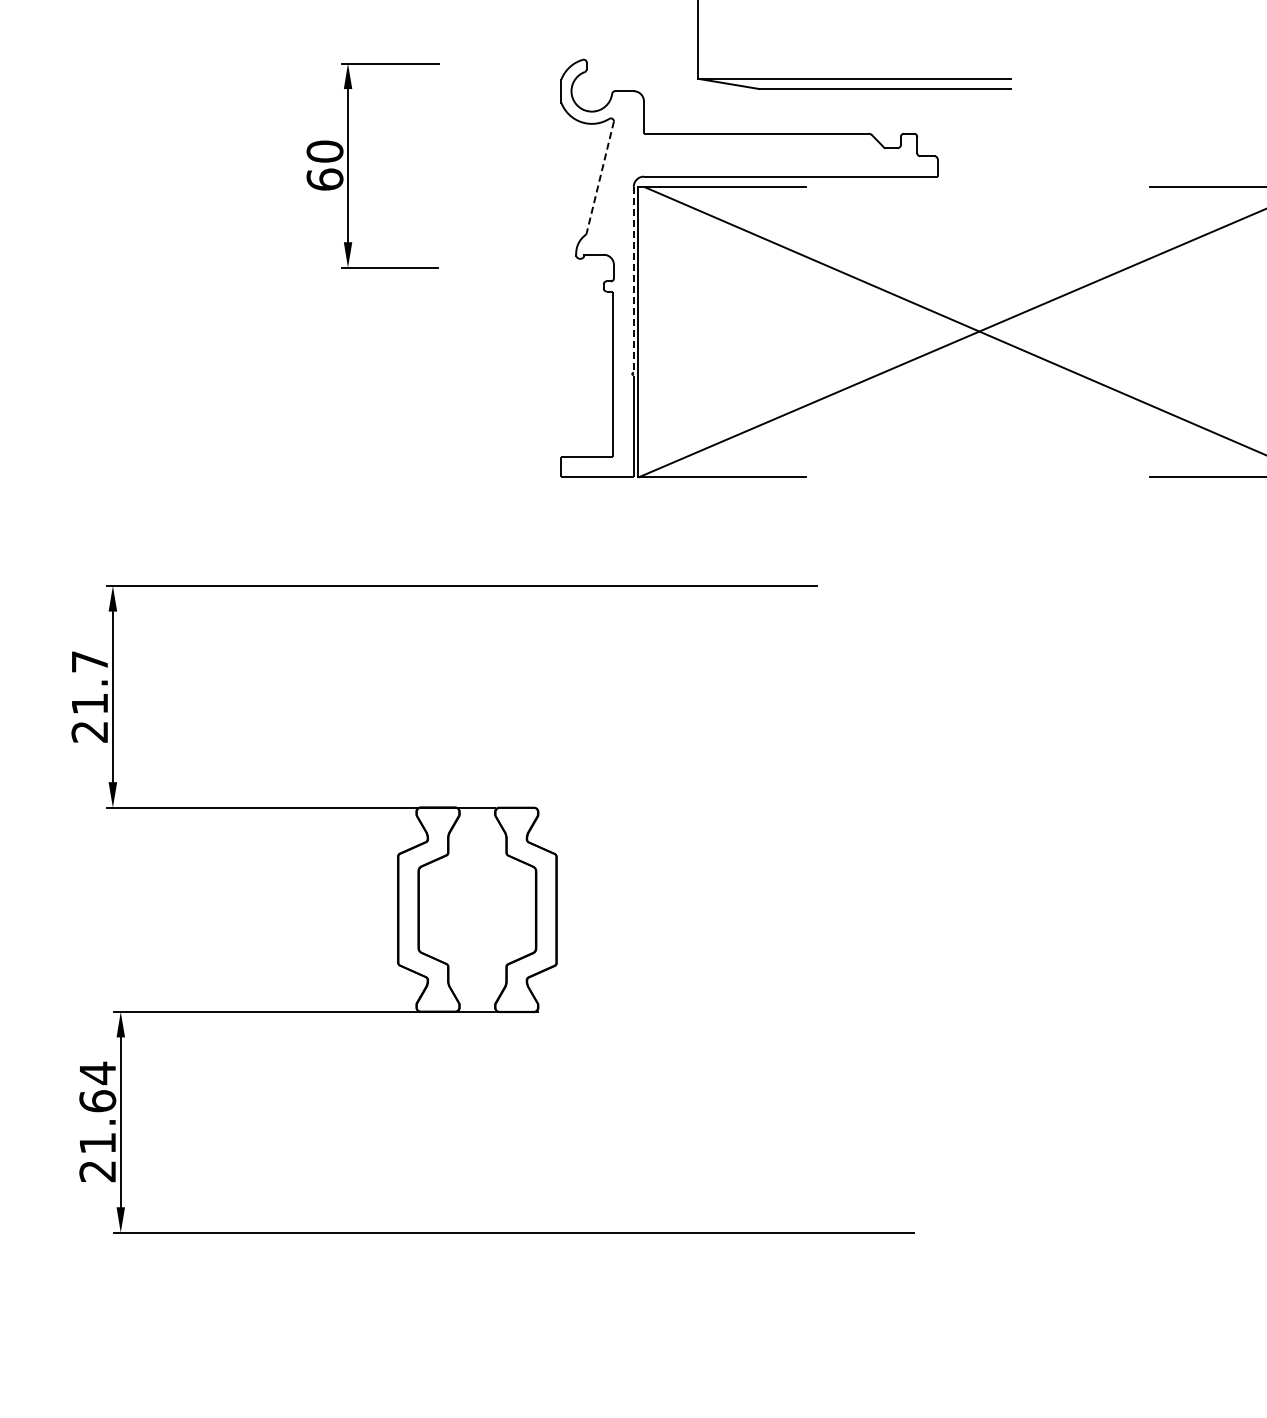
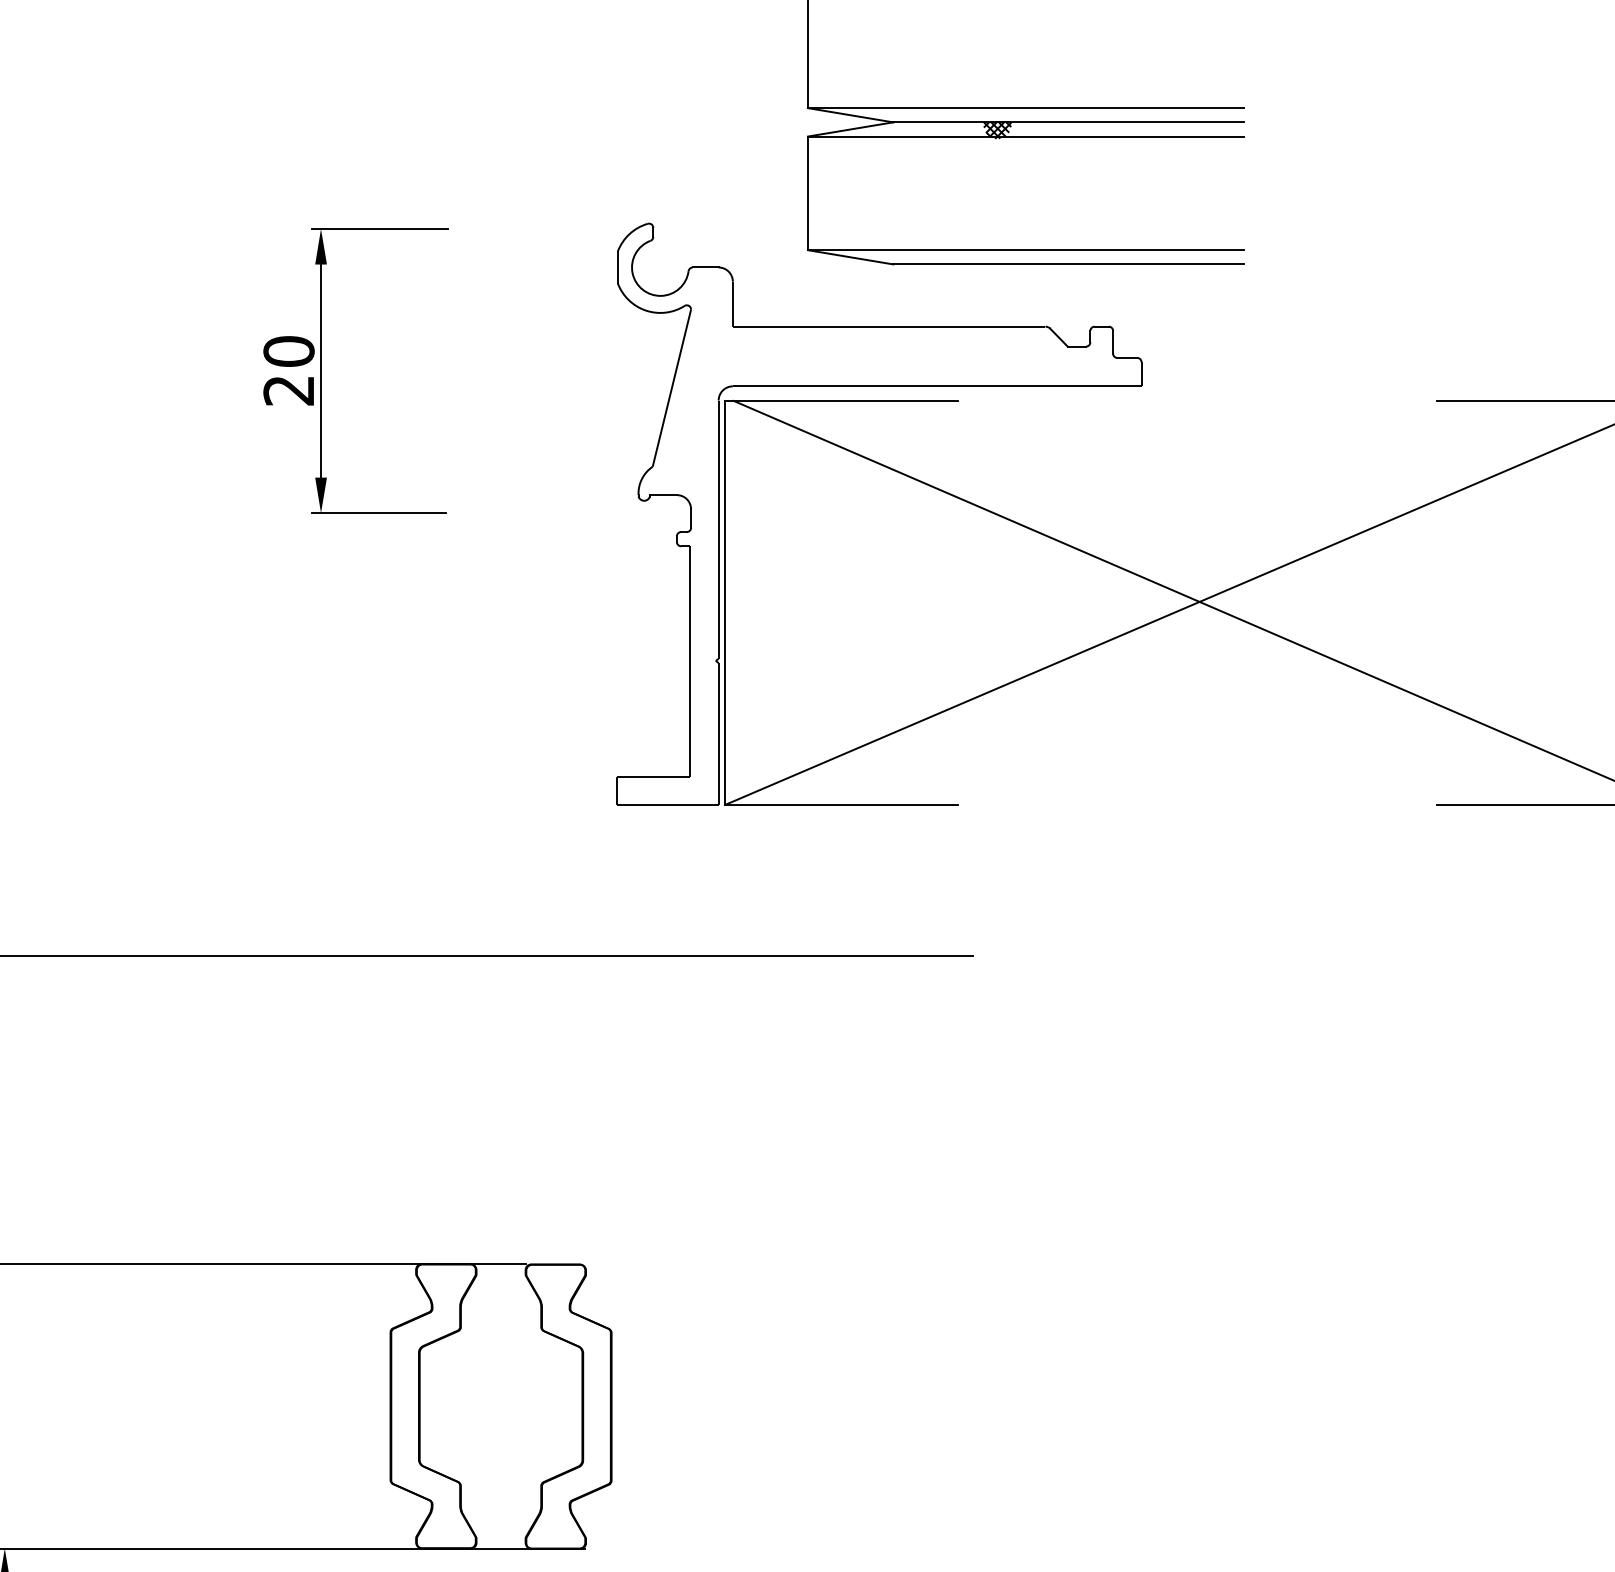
line: (600, 178) -> (672, 388), dashed -> solid
text: (324, 179) -> (288, 390), 60 -> 20
line: (633, 279) -> (718, 529), dashed -> solid

